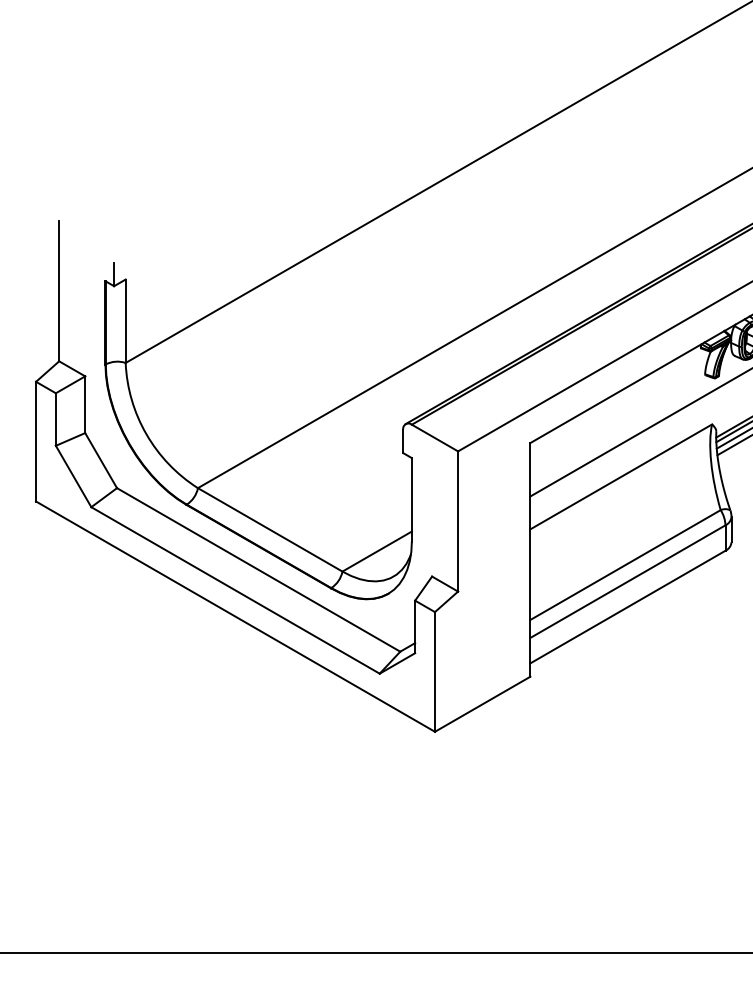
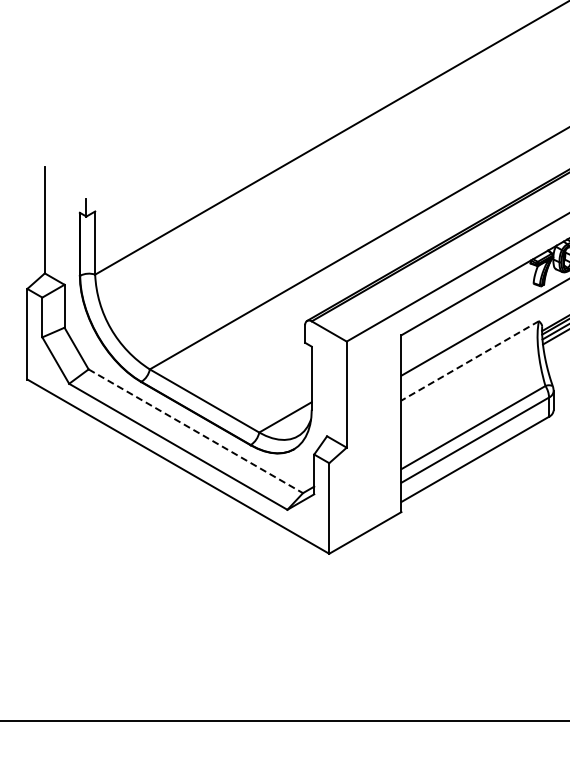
line: (620, 477) -> (469, 361), solid -> dashed
line: (258, 570) -> (195, 431), solid -> dashed

